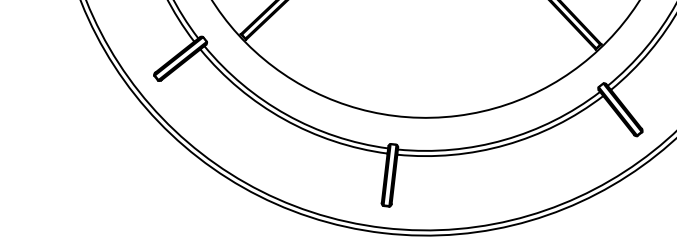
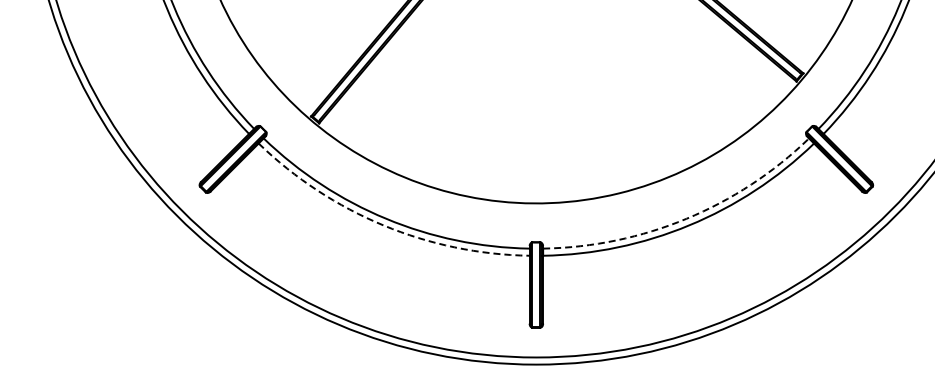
arc: (284, 119) -> (383, 225), solid -> dashed
arc: (504, 139) -> (686, 218), solid -> dashed

